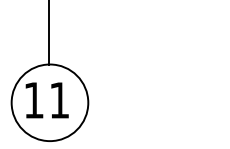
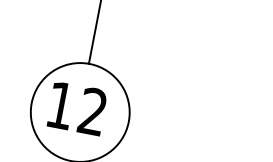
text: (58, 100) -> (91, 111), 11 -> 12

